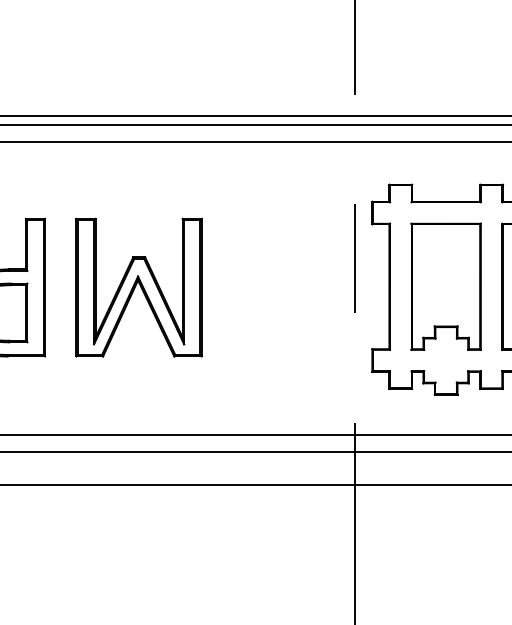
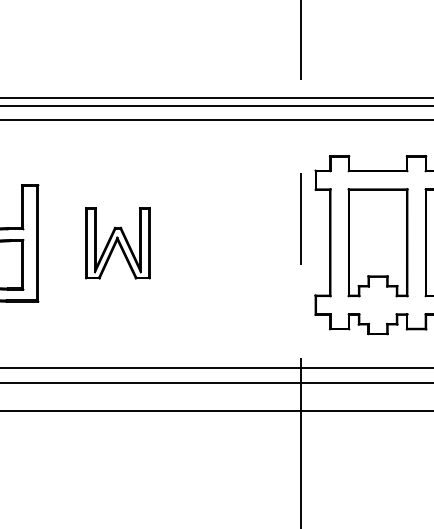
part: (138, 287) -> (117, 243), size x0.6

